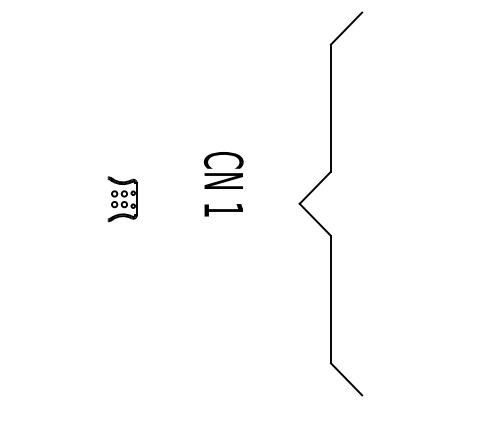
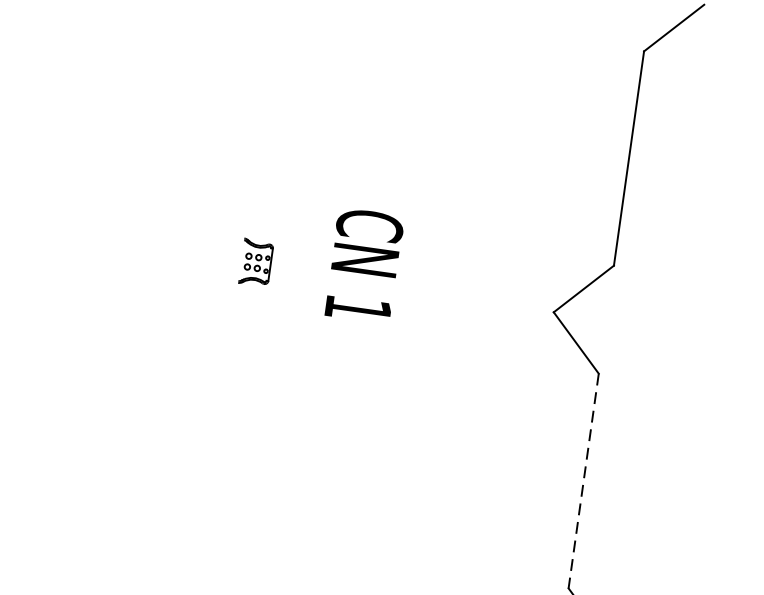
text: (223, 184) -> (363, 266), moved
part: (122, 199) -> (256, 262), size x0.6
line: (330, 299) -> (583, 480), solid -> dashed

